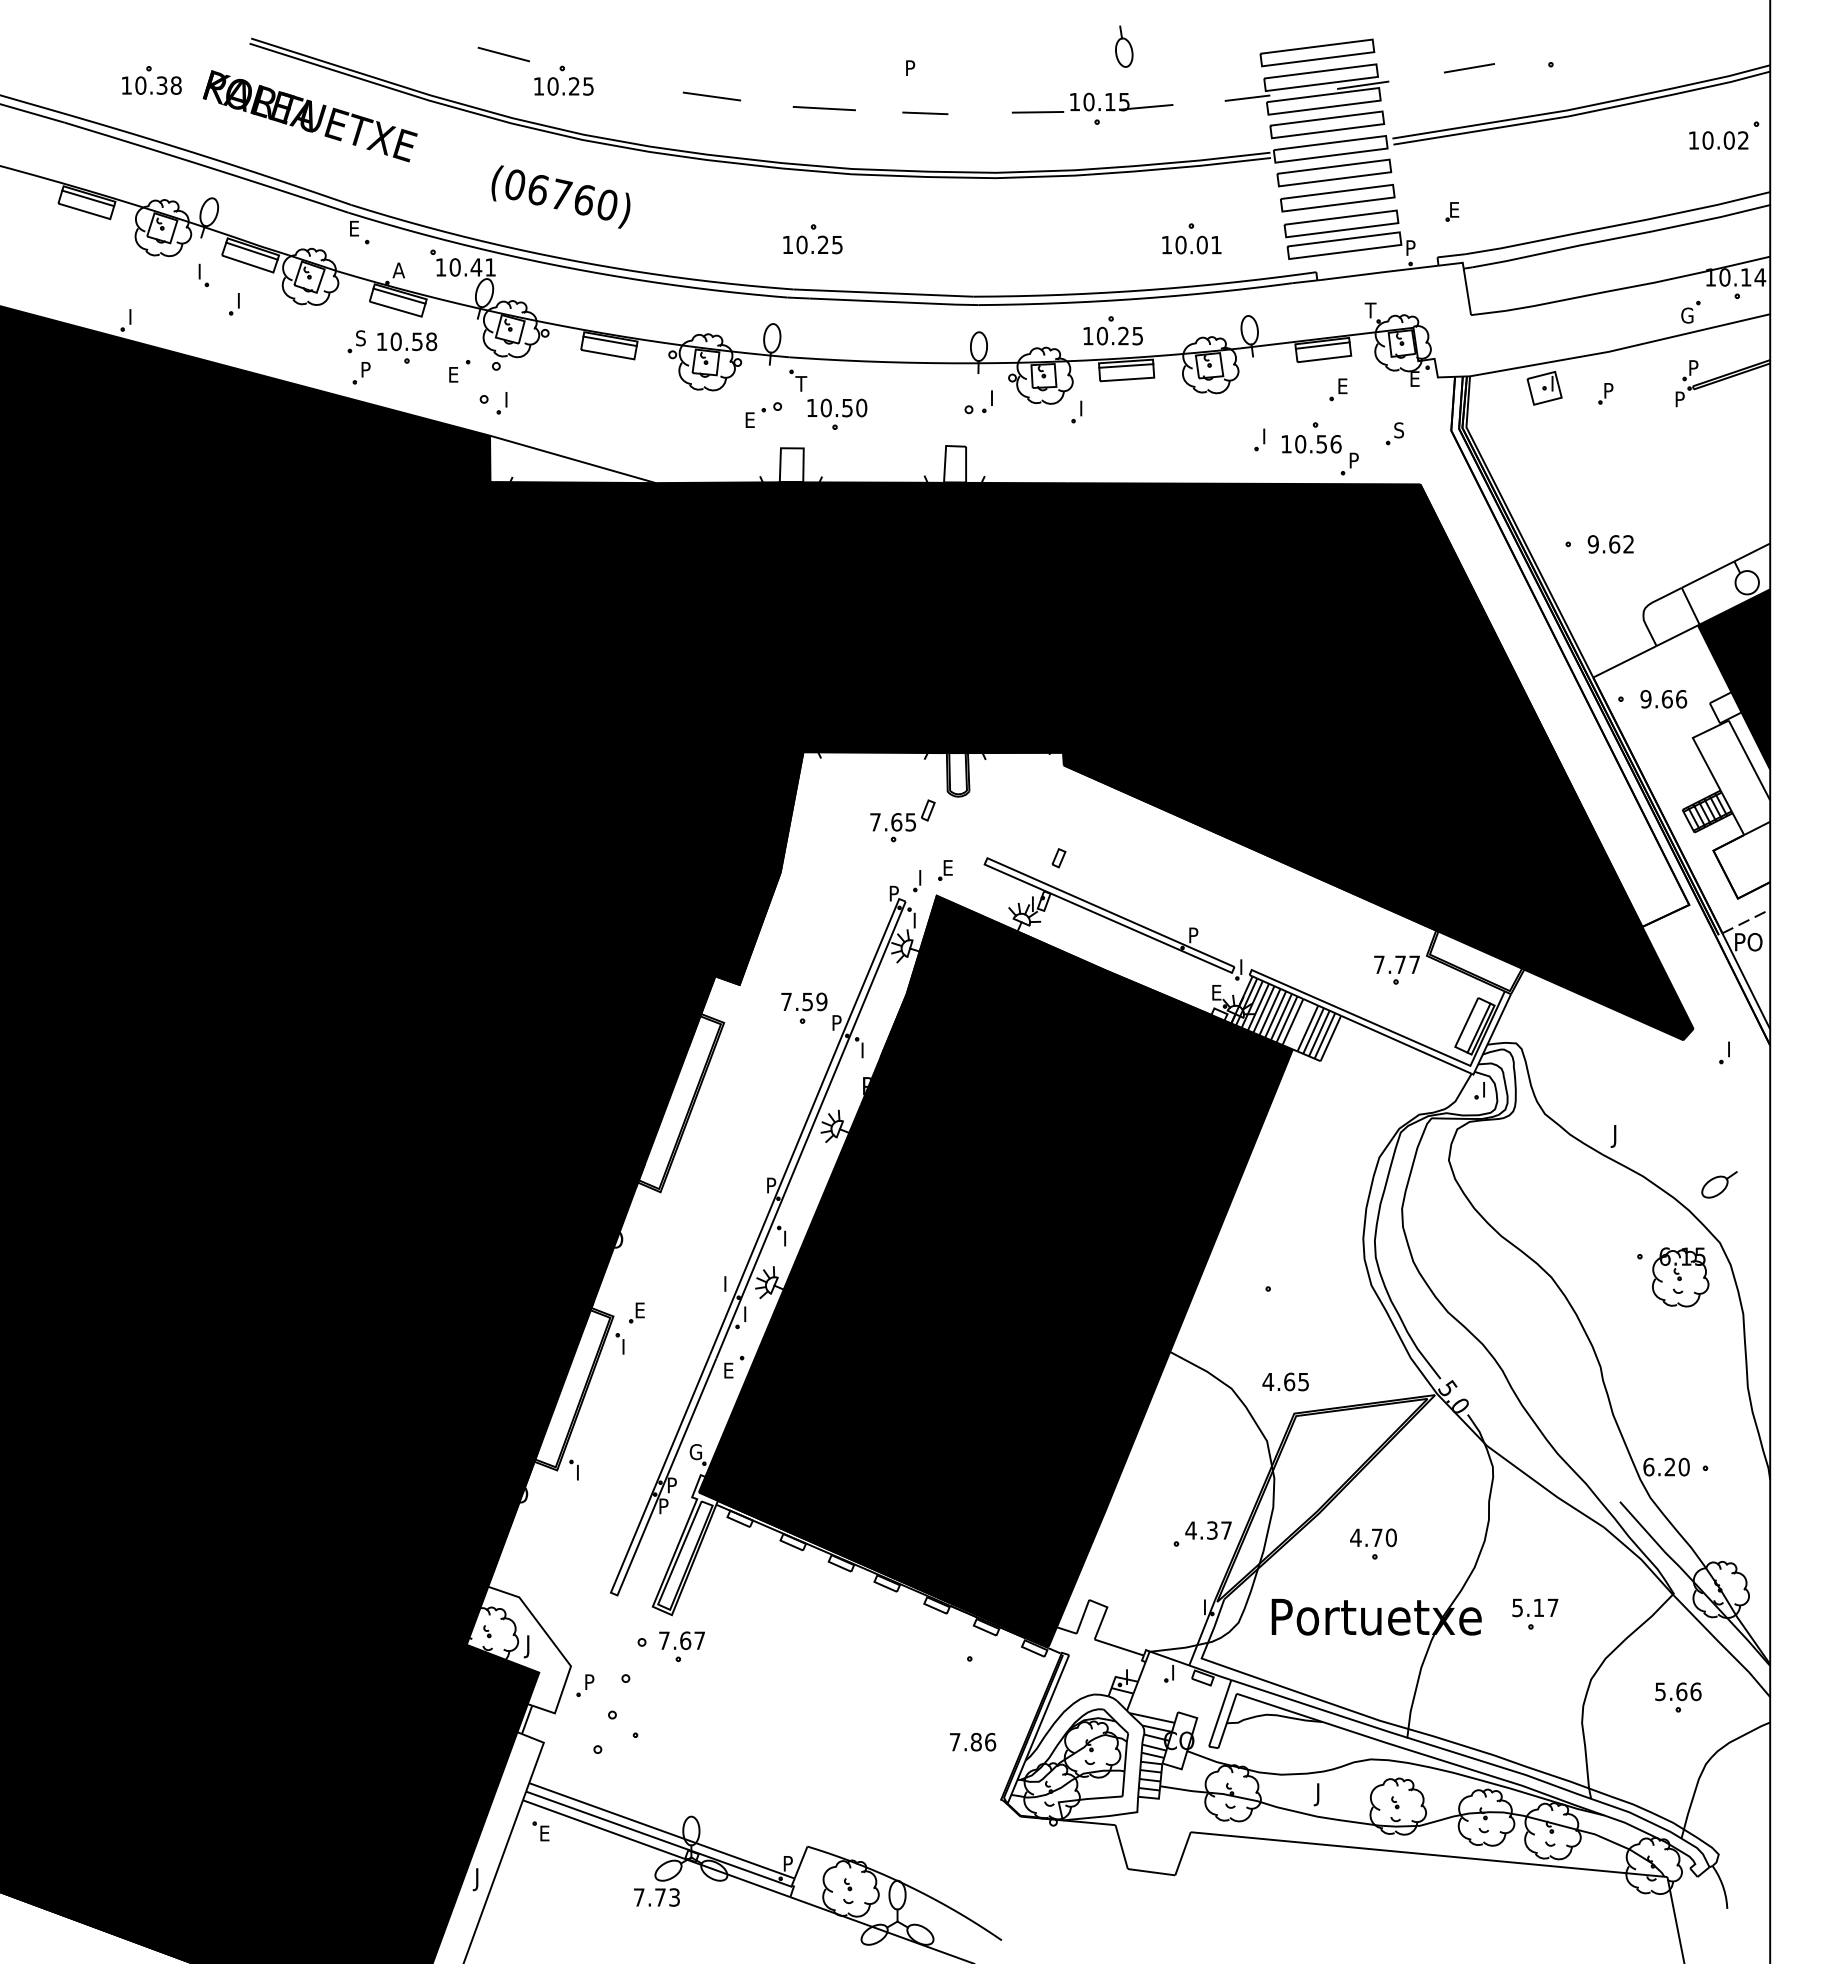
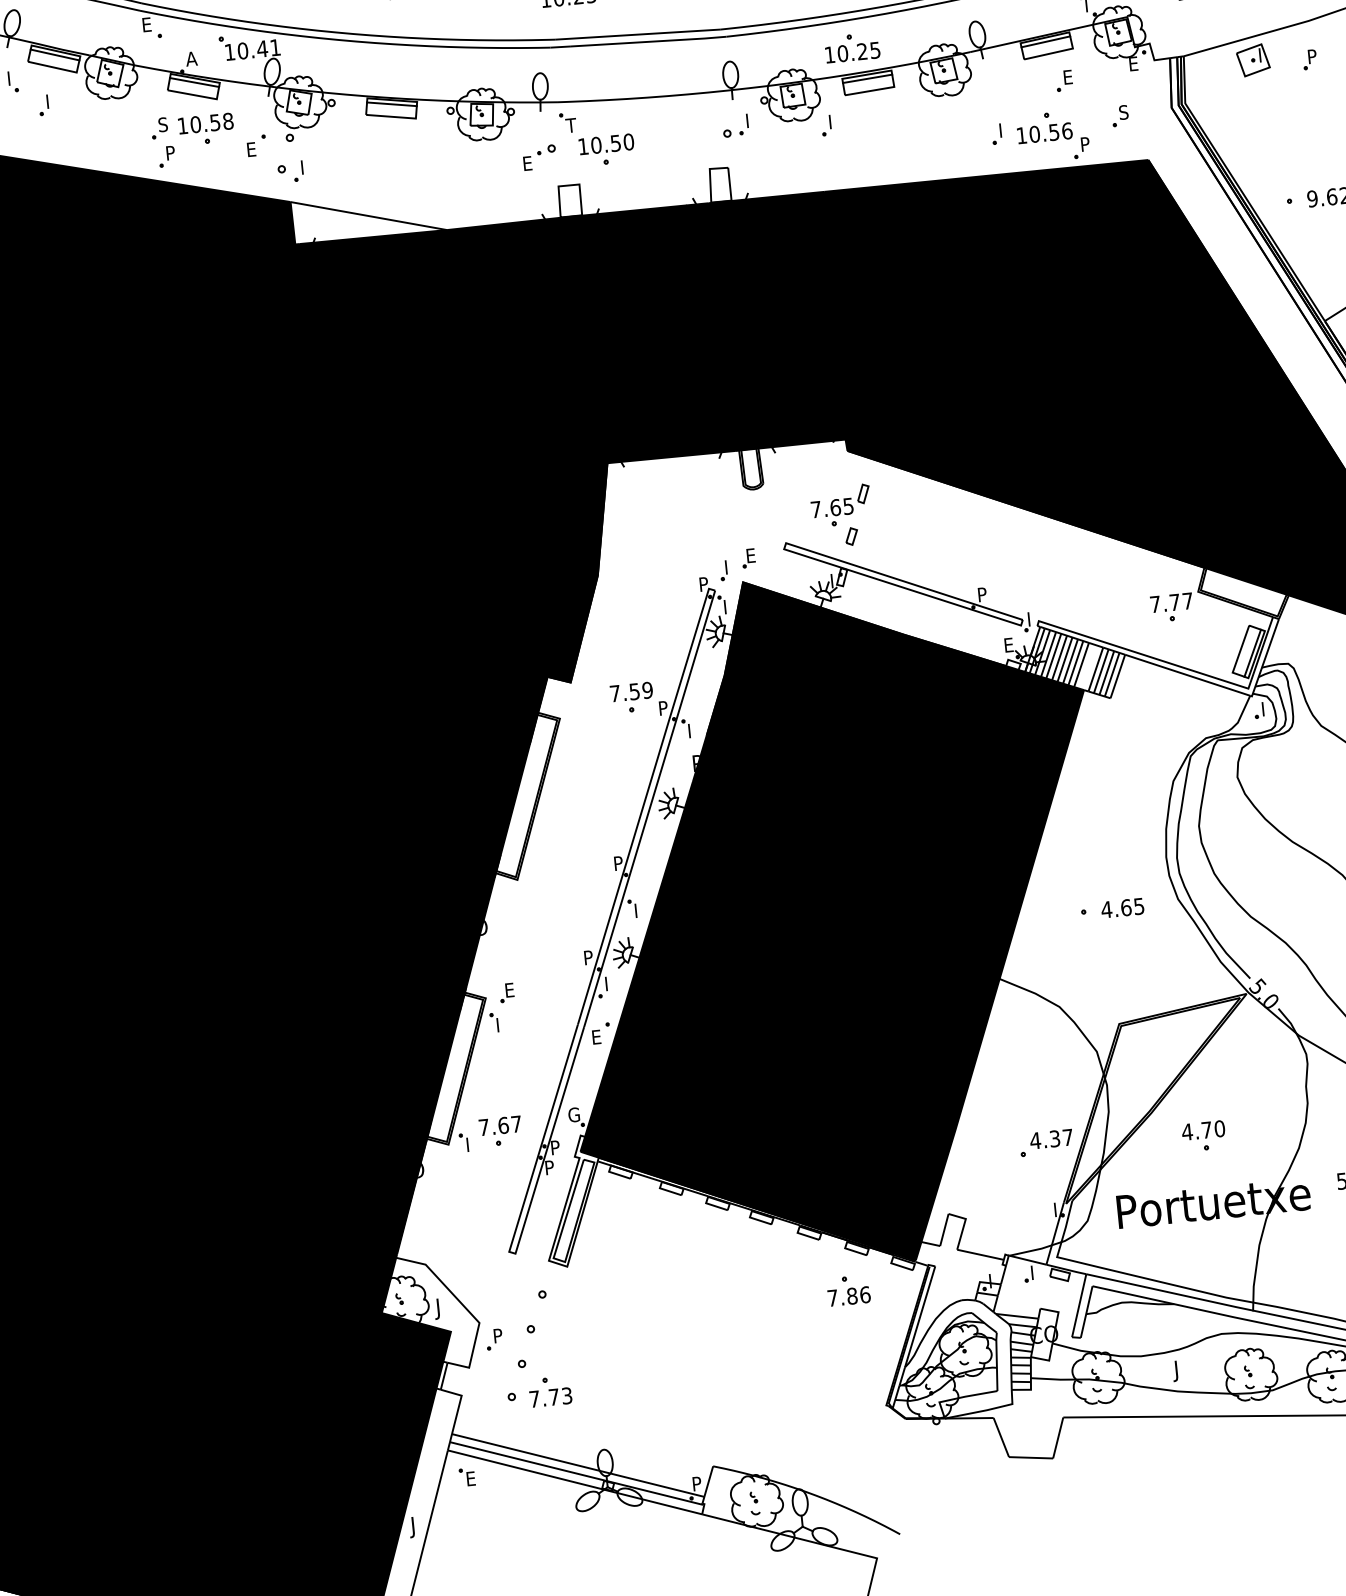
part: (902, 820) -> (840, 505), moved
text: (729, 1280) -> (588, 954), I -> P
text: (1285, 1381) -> (1122, 907), moved
part: (681, 1646) -> (500, 1131), moved
text: (973, 1741) -> (849, 1295), moved
text: (656, 1897) -> (550, 1397), moved

